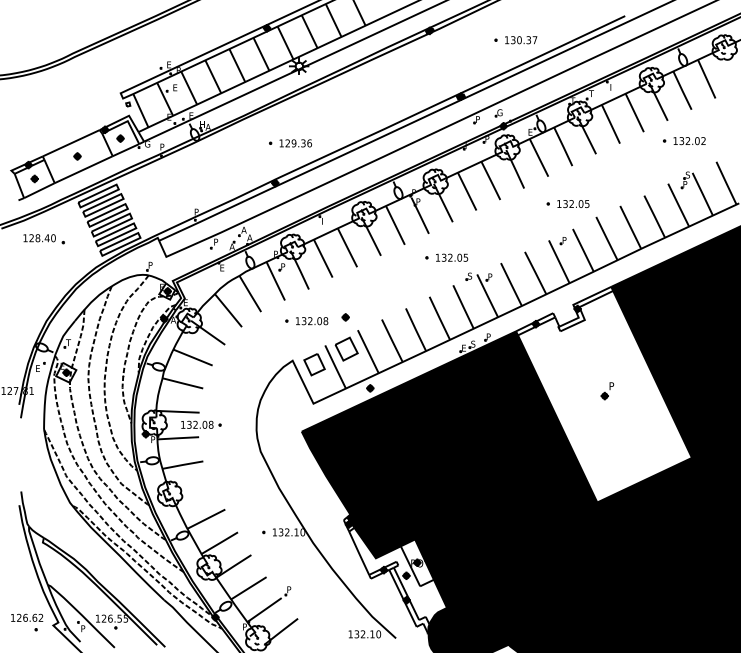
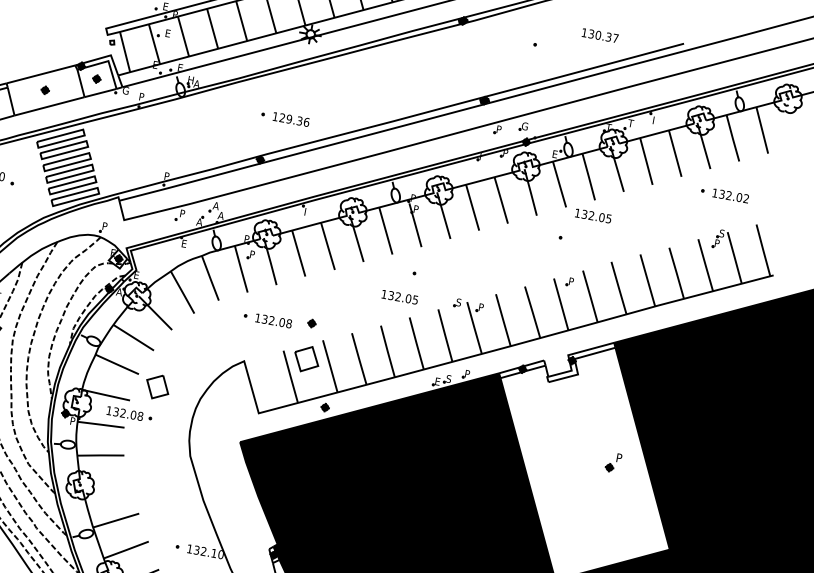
text: (521, 40) -> (600, 36), moved
text: (573, 203) -> (593, 215), moved
text: (452, 257) -> (400, 297), moved
part: (314, 364) -> (157, 386), moved
part: (607, 391) -> (613, 463), moved

